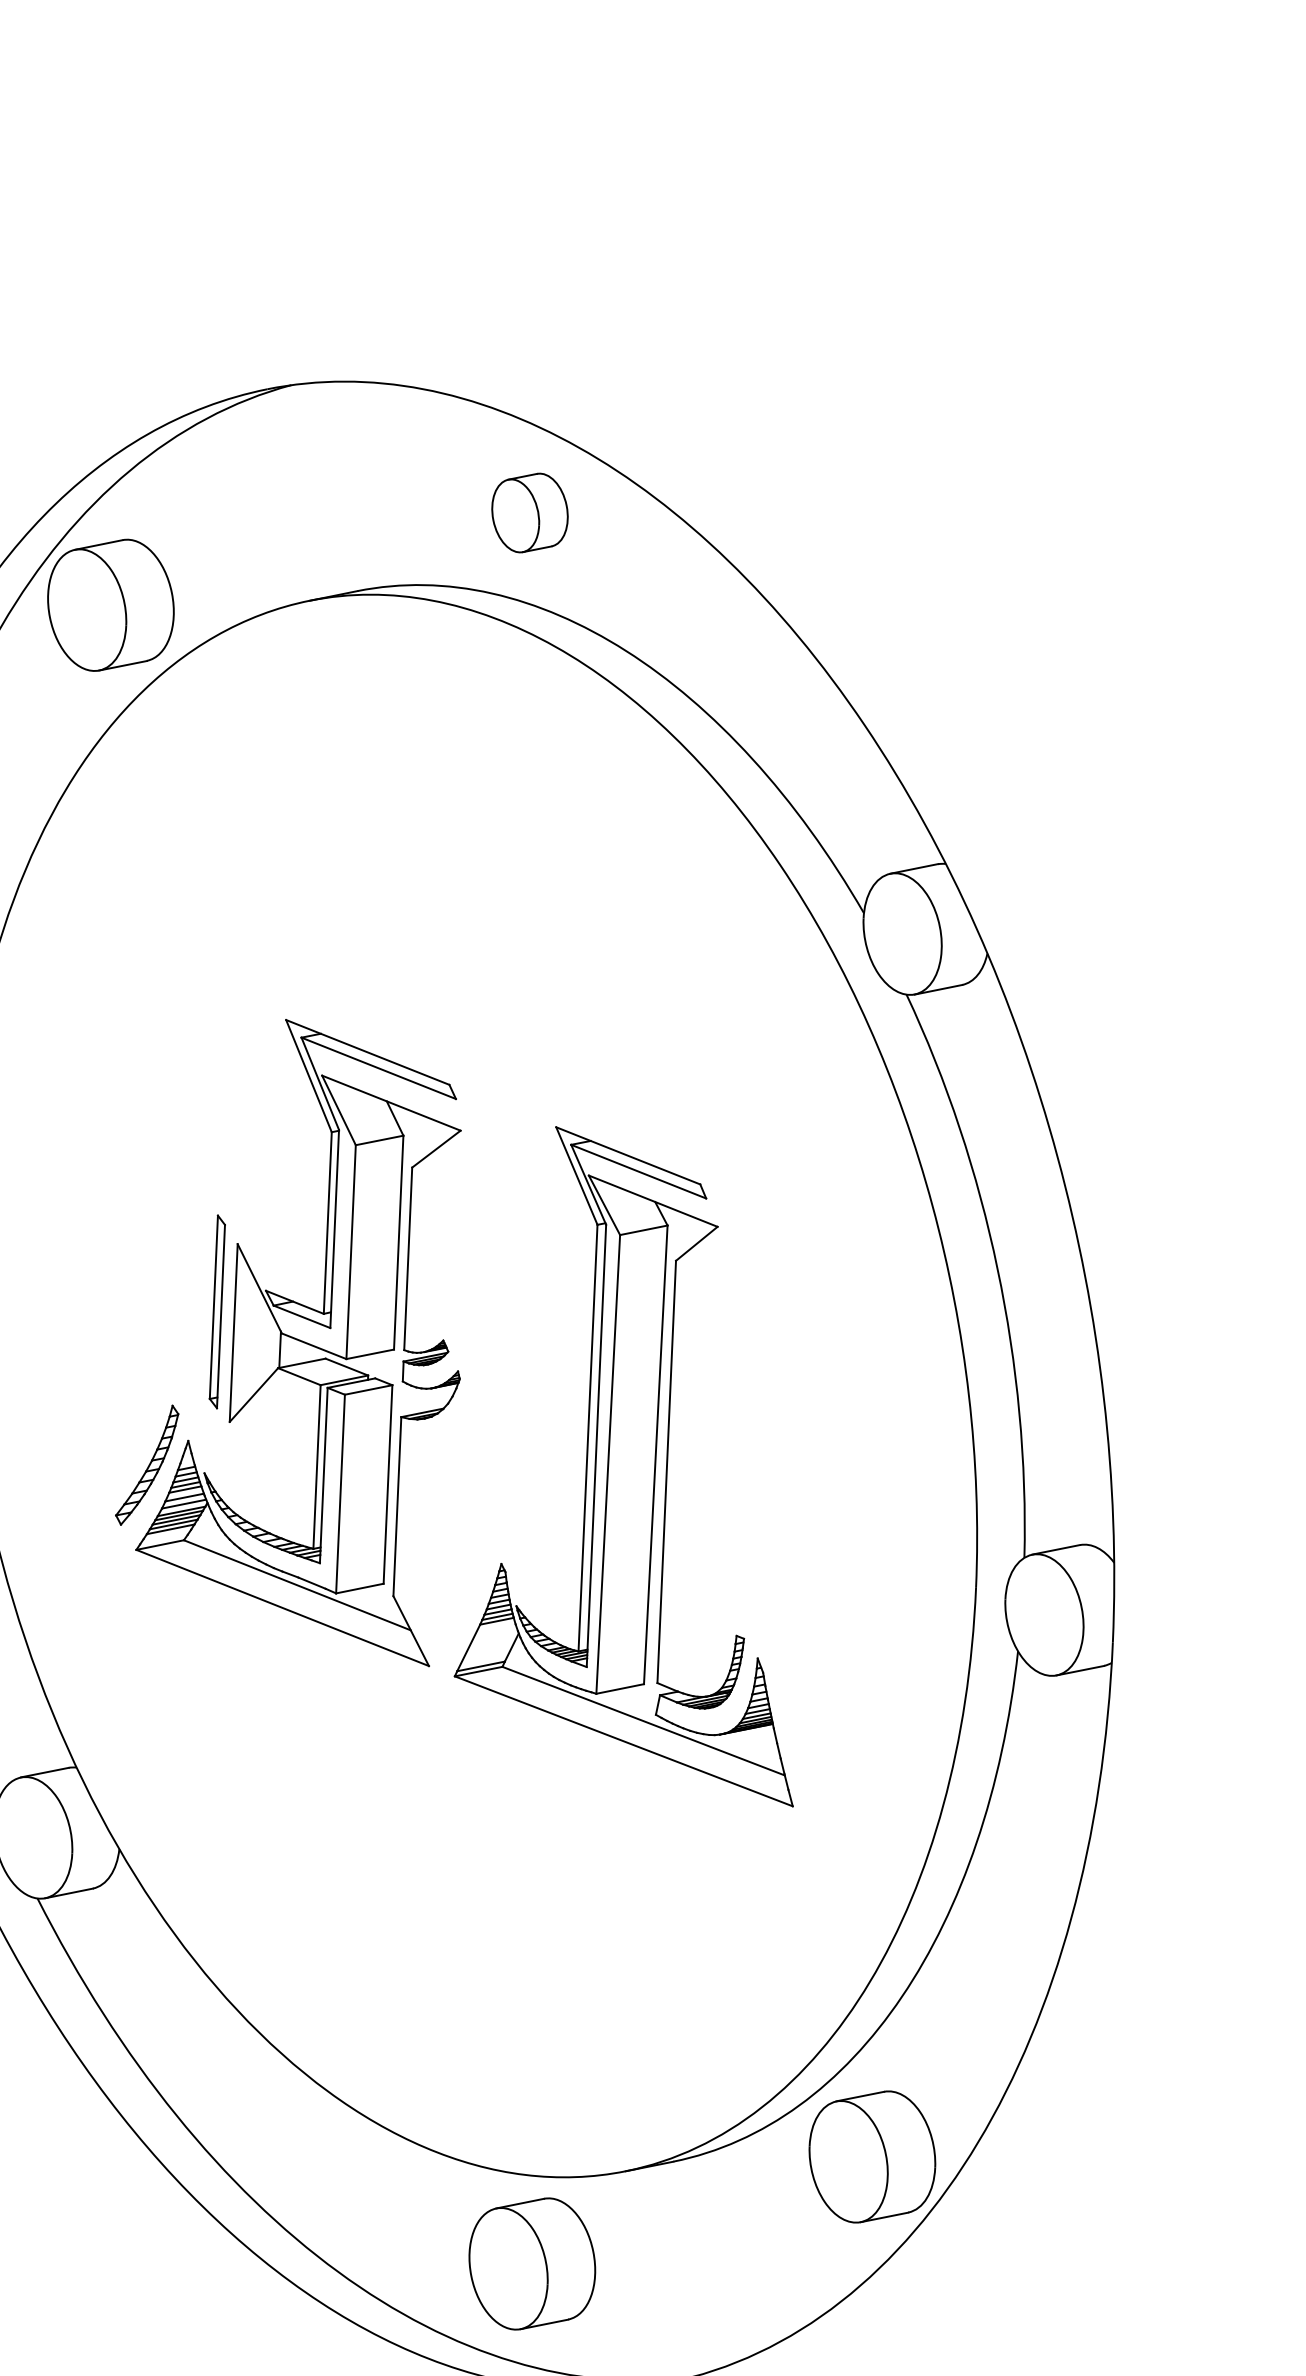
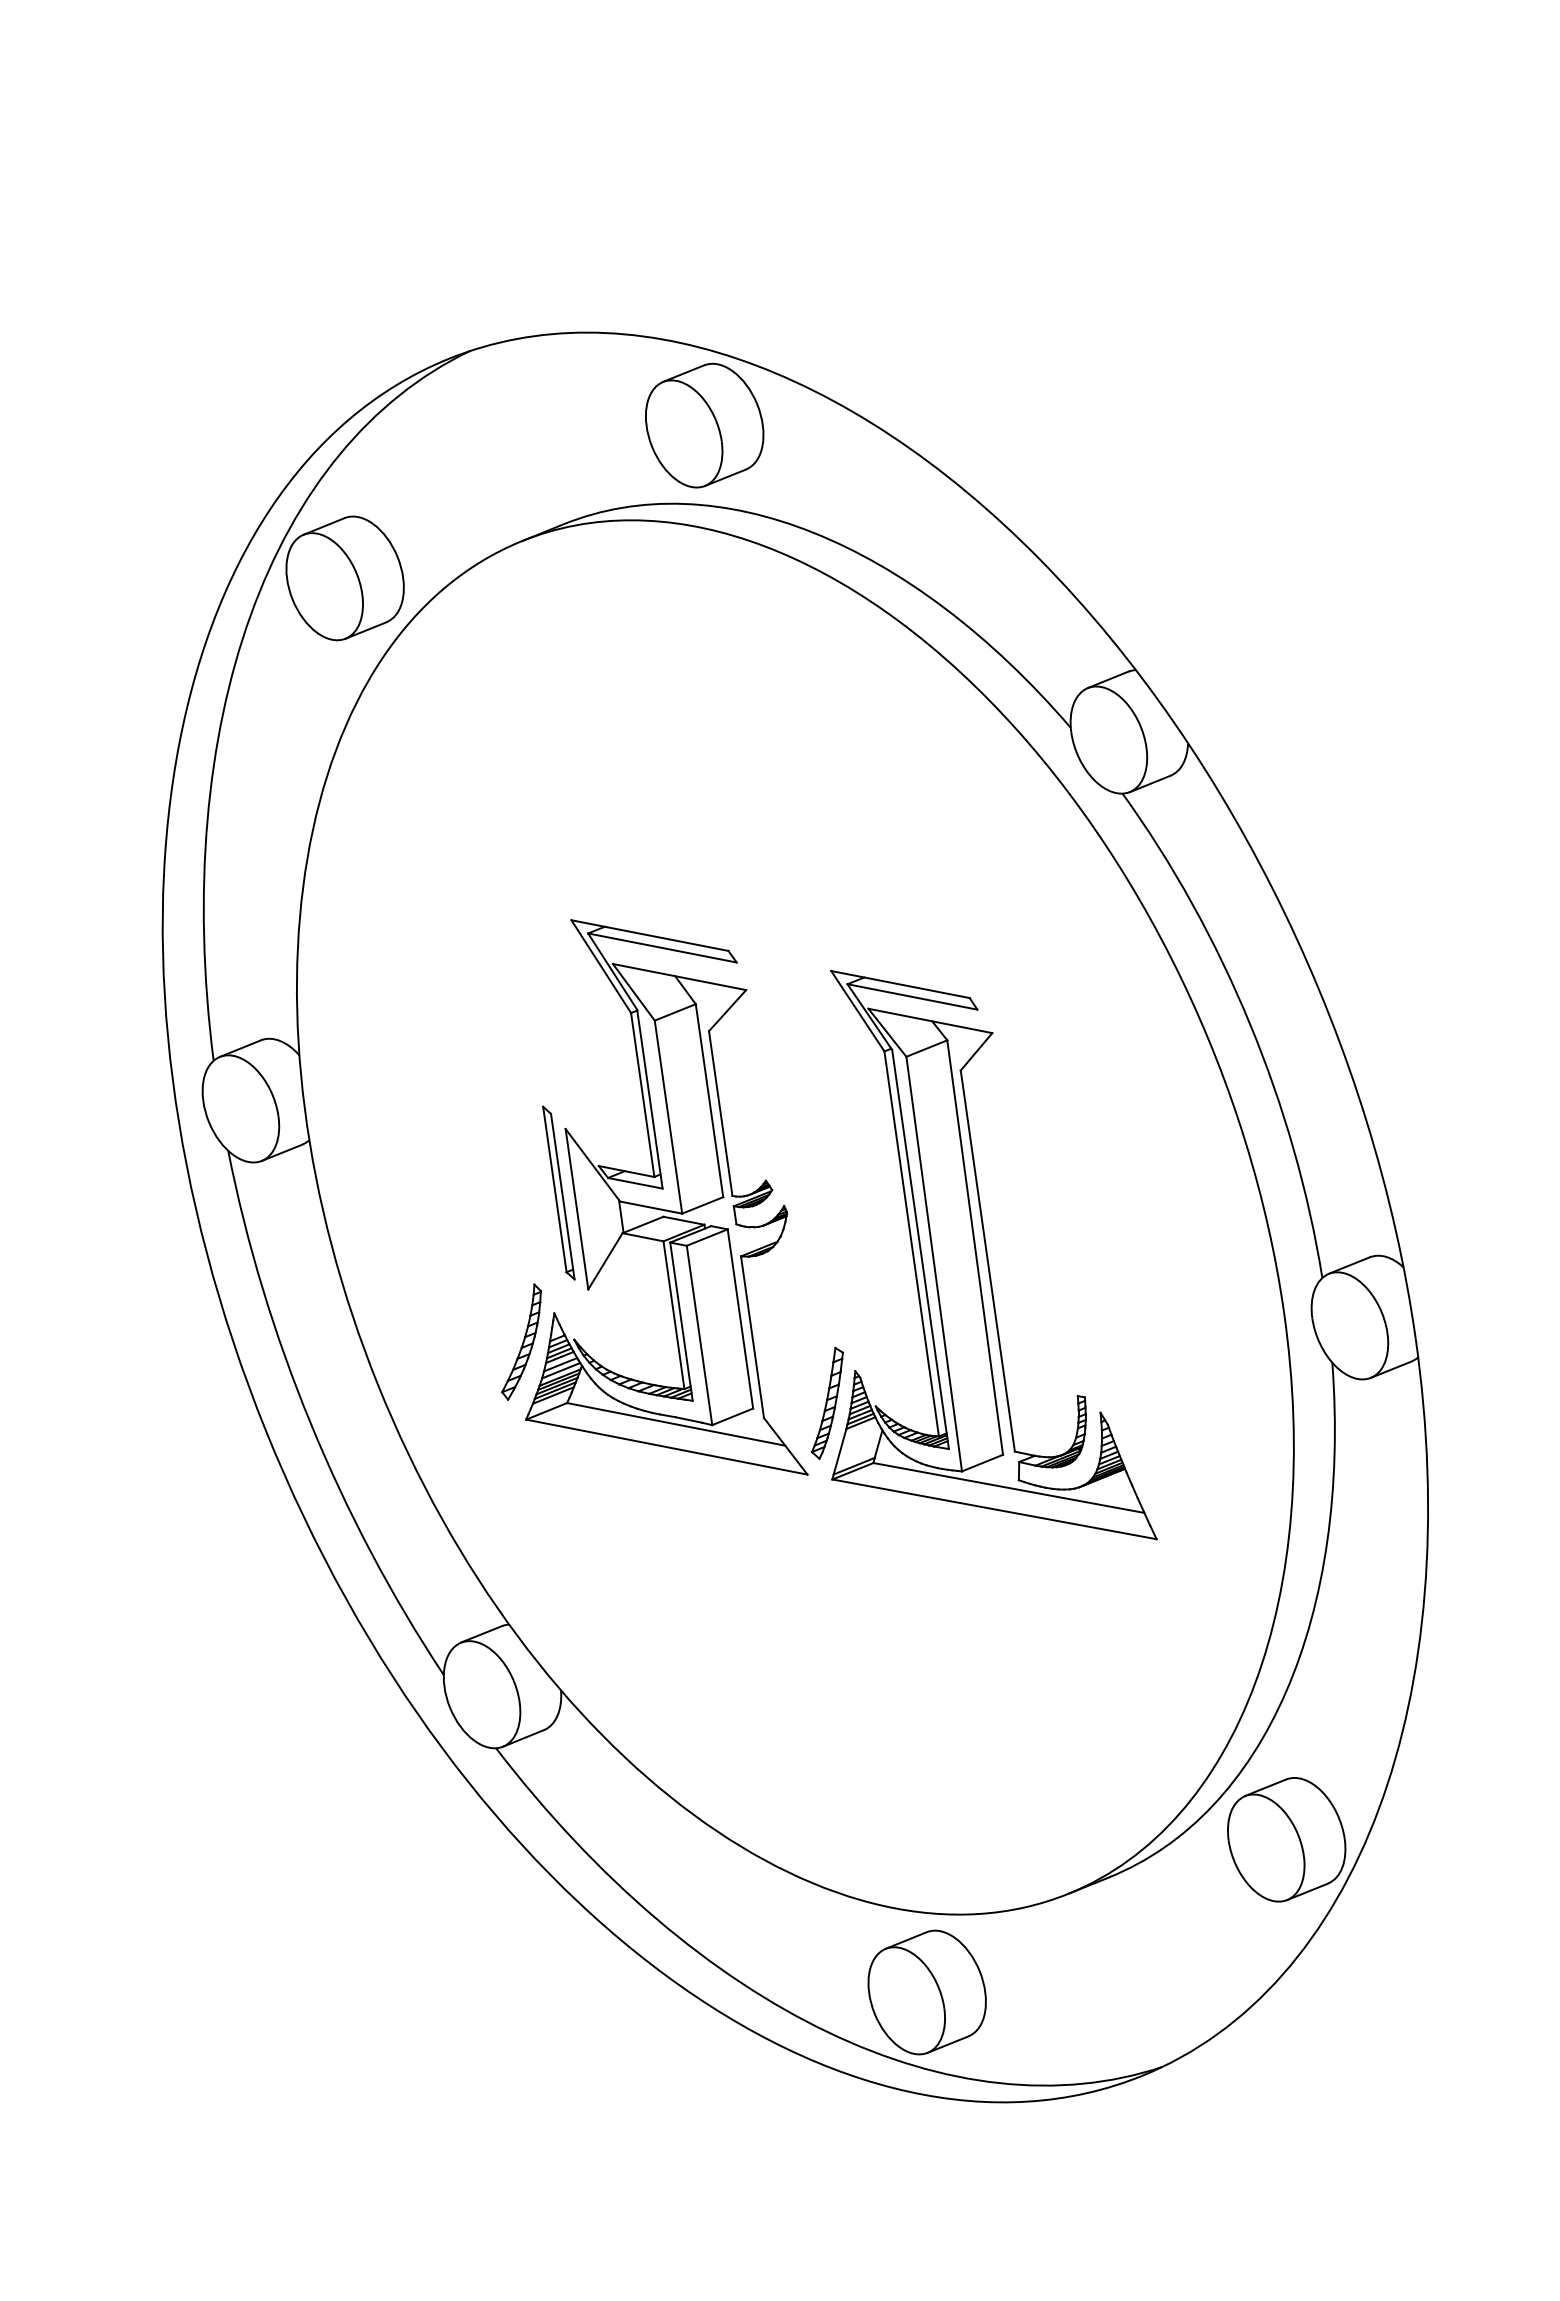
part: (529, 512) -> (704, 425), size x1.67
part: (464, 1592) -> (826, 1402), added
part: (531, 2263) -> (926, 1992), moved

